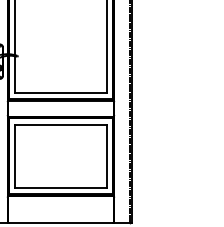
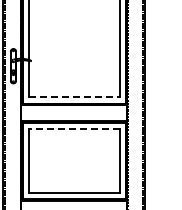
line: (60, 92) -> (73, 97), solid -> dashed
line: (60, 124) -> (73, 129), solid -> dashed

